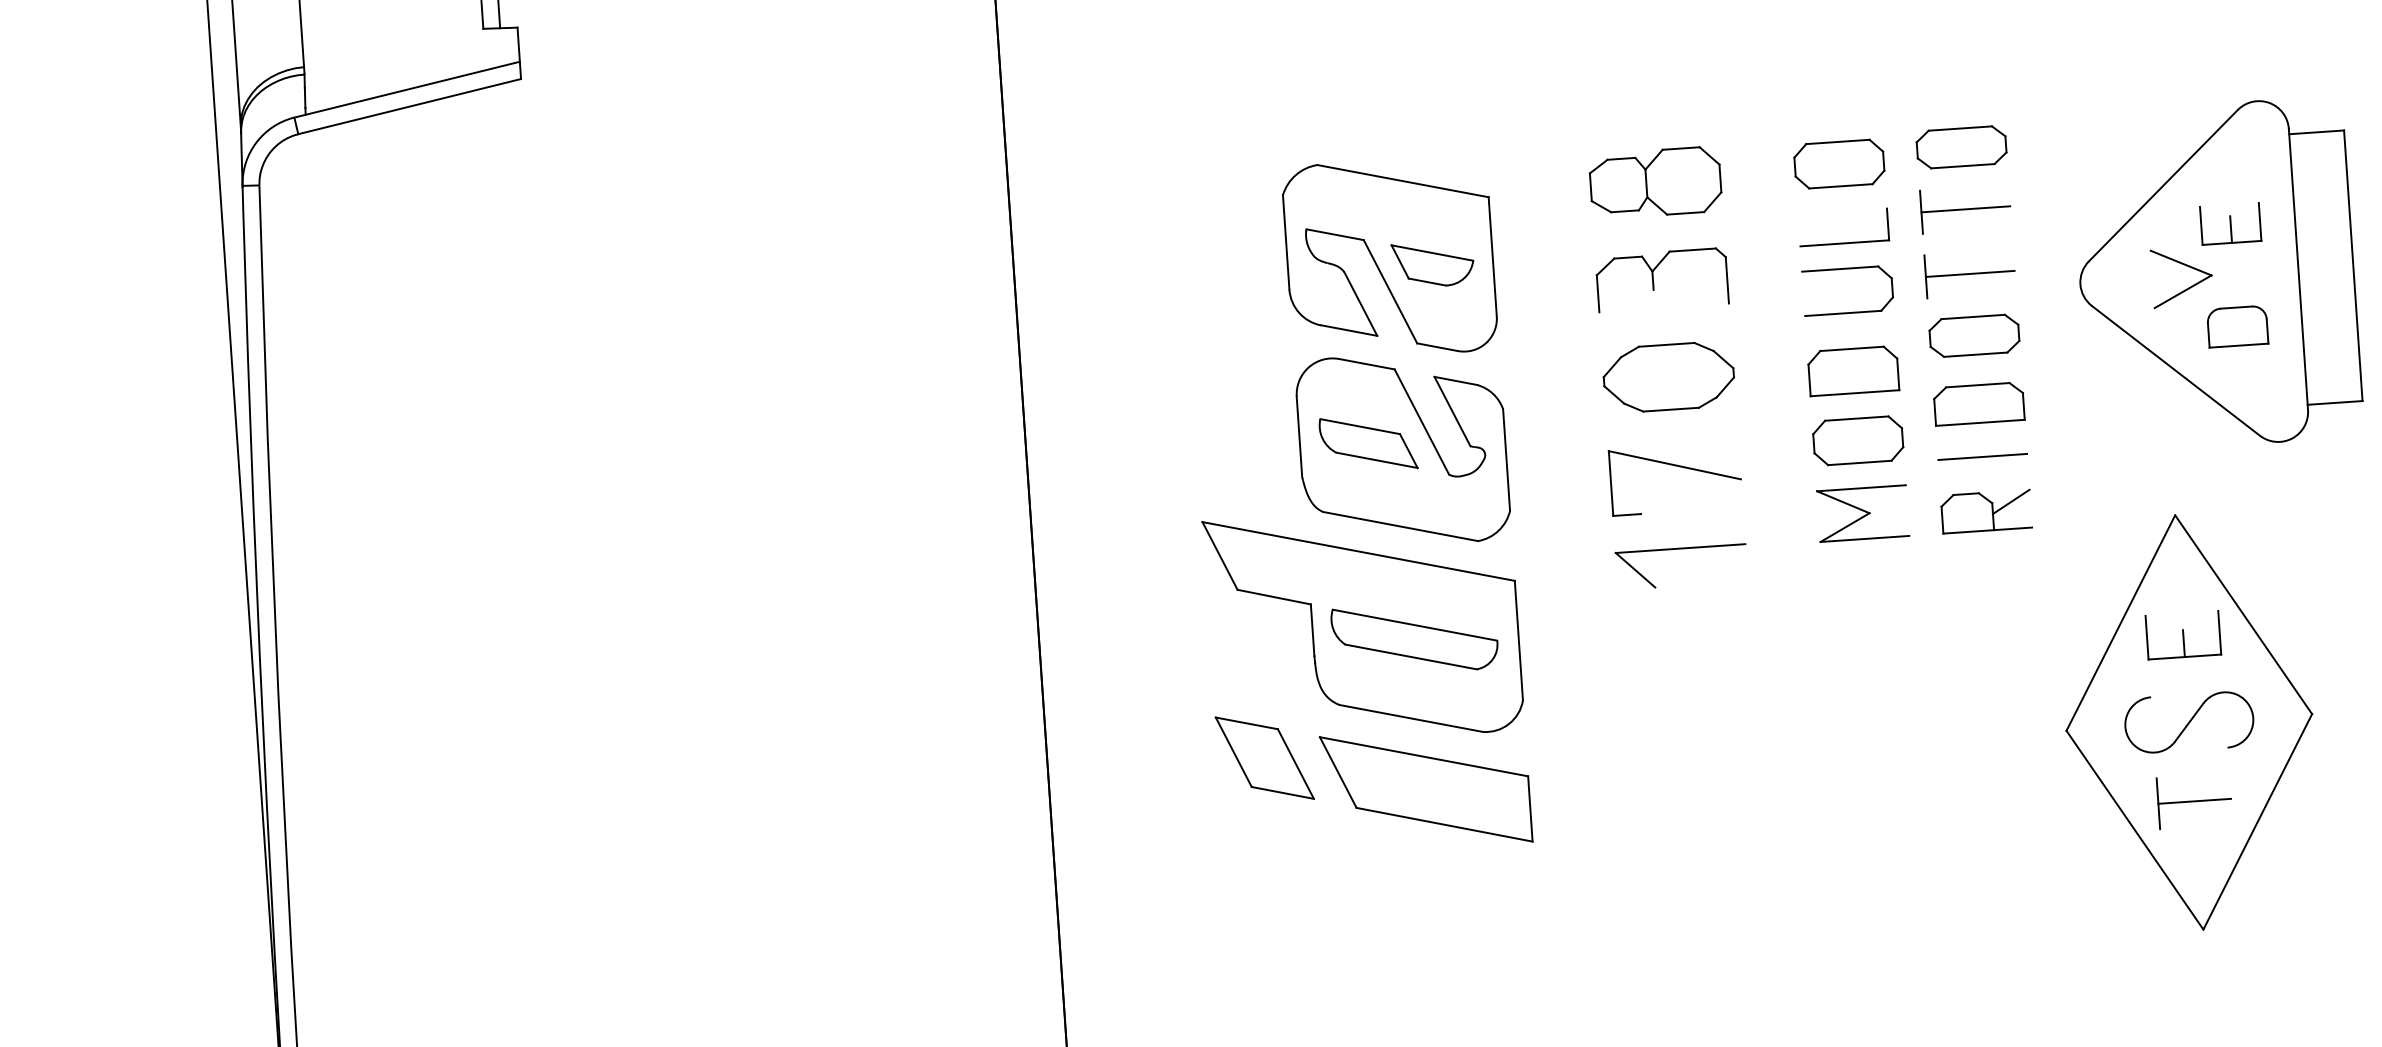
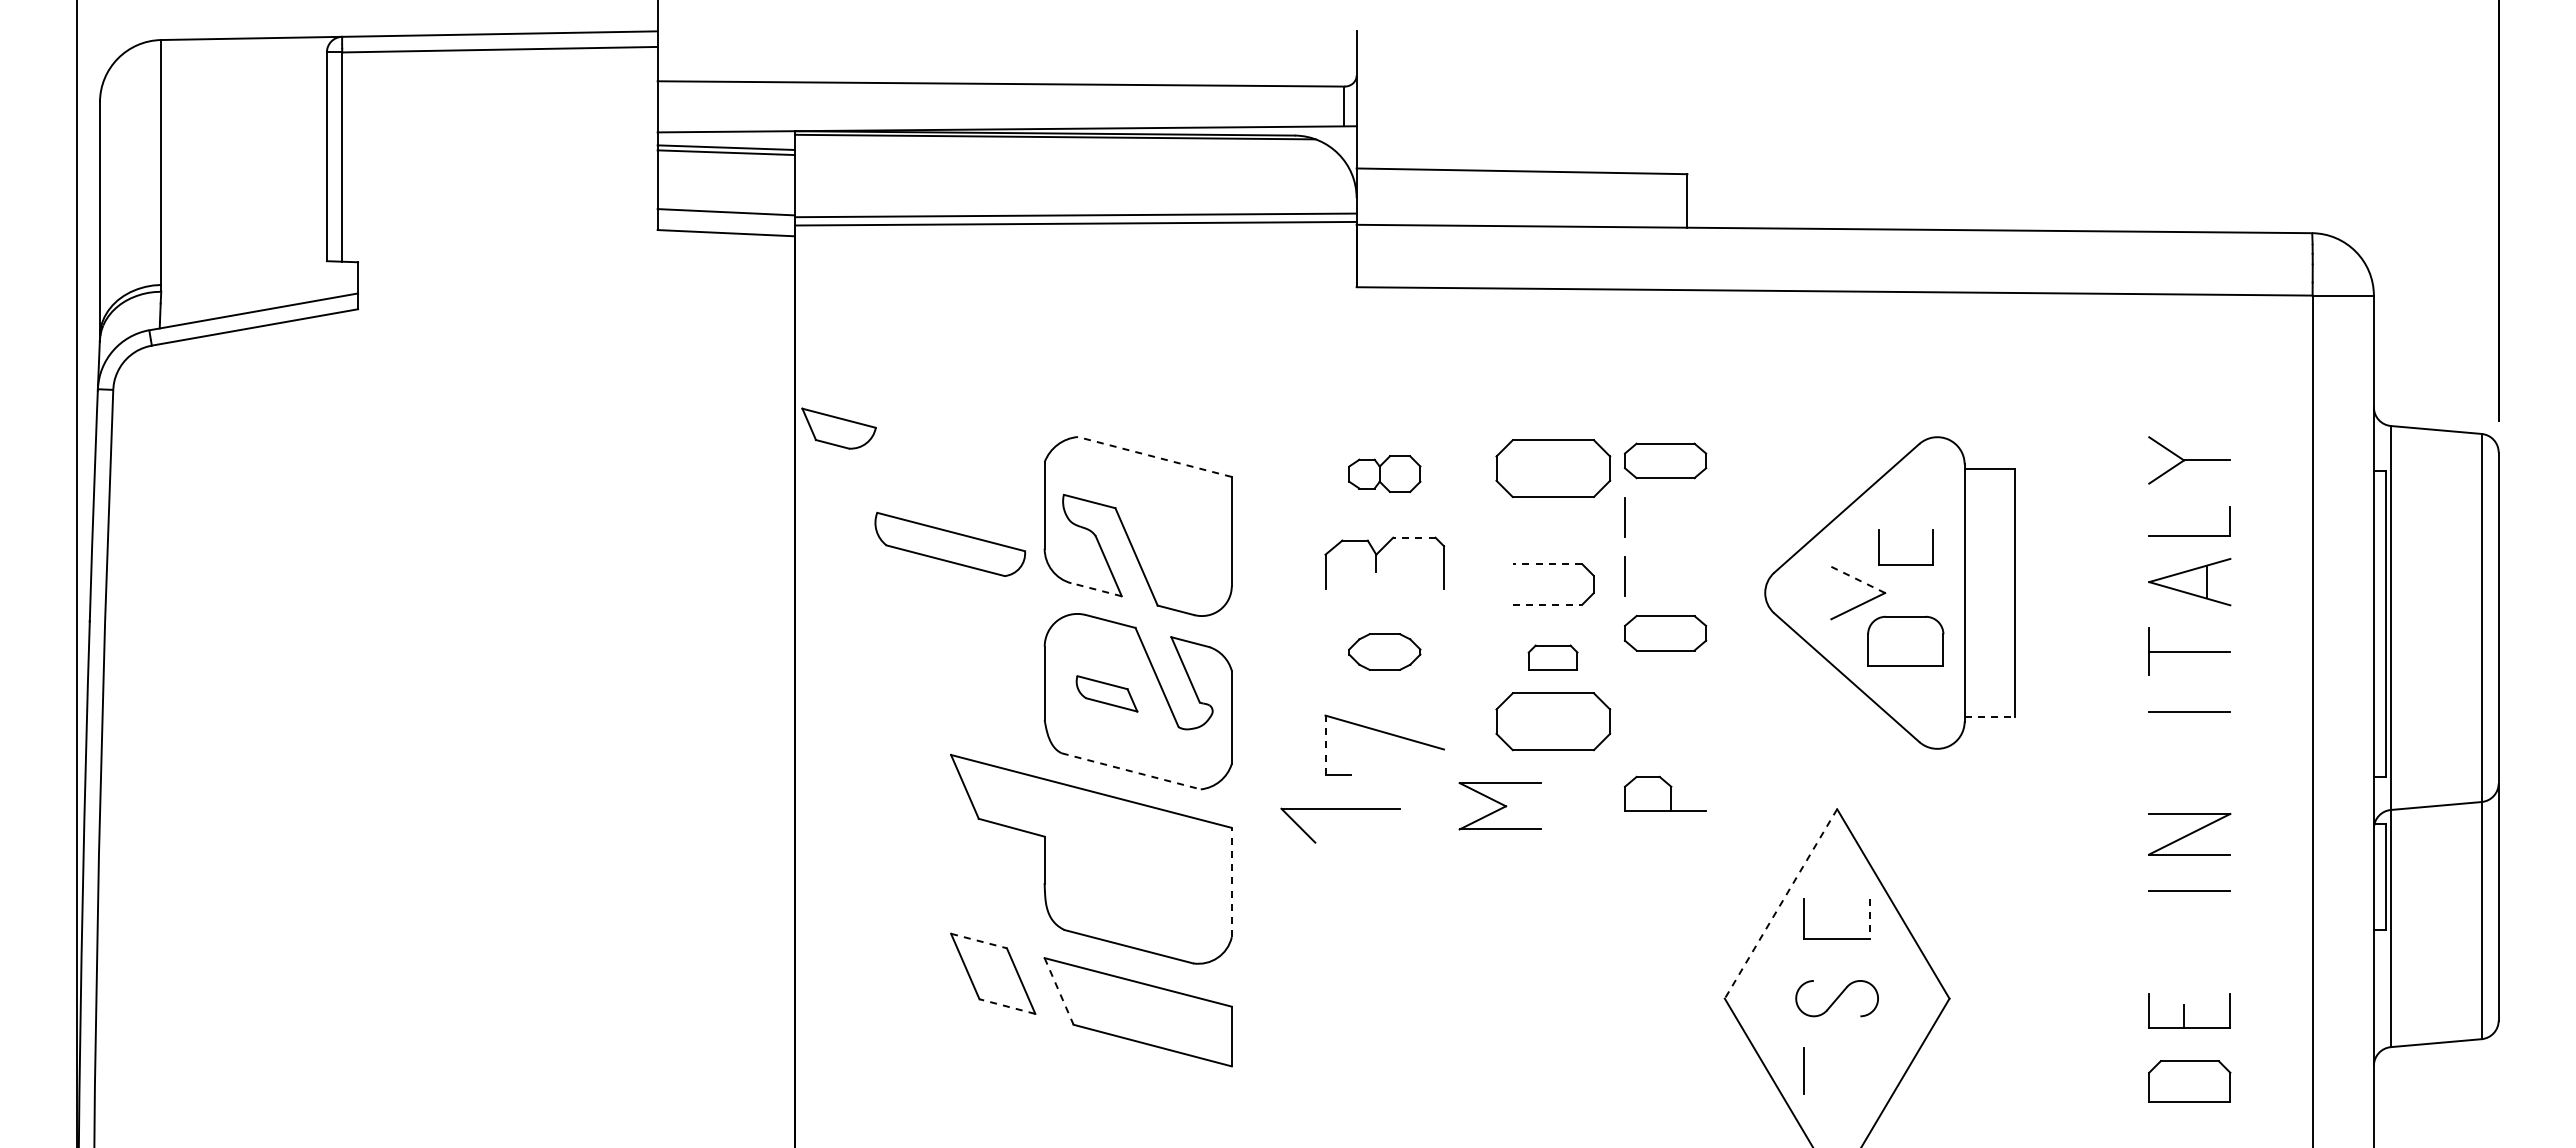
part: (1838, 164) -> (1552, 468), size x1.4
line: (1402, 180) -> (1154, 456), solid -> dashed
part: (1655, 182) -> (1384, 473), size x0.6
line: (1965, 209) -> (1665, 517), removed
line: (2230, 229) -> (1905, 552), removed
part: (1845, 242) -> (1553, 540), removed
line: (1691, 249) -> (1413, 537), solid -> dashed
line: (2181, 262) -> (1858, 579), solid -> dashed
part: (1432, 264) -> (838, 428), moved
line: (1840, 269) -> (1547, 564), solid -> dashed
line: (1970, 273) -> (1665, 576), removed
line: (1843, 313) -> (1547, 604), solid -> dashed
part: (2237, 326) -> (1905, 641), size x1.4
line: (1349, 330) -> (1096, 589), solid -> dashed
part: (1852, 370) -> (1552, 657), size x0.6
part: (1668, 376) -> (1384, 651), size x0.6
line: (2335, 402) -> (1990, 716), solid -> dashed
part: (1979, 403) -> (1665, 695), removed
part: (1857, 440) -> (1552, 721), size x1.4
part: (1367, 443) -> (1106, 693), size x0.7
line: (1982, 457) -> (1665, 744), removed
line: (1611, 483) -> (1325, 745), solid -> dashed
line: (2010, 501) -> (1688, 786), removed
part: (1862, 513) -> (1499, 806), moved
line: (1400, 526) -> (1131, 771), solid -> dashed
part: (1680, 549) -> (1340, 809), moved
line: (2120, 623) -> (1780, 904), solid -> dashed
line: (2219, 632) -> (1870, 918), solid -> dashed
part: (1415, 638) -> (950, 544), moved
line: (1518, 640) -> (1231, 882), solid -> dashed
line: (2184, 643) -> (1837, 926), removed
part: (2188, 722) -> (1836, 998), size x0.7
line: (1247, 723) -> (979, 941), solid -> dashed
line: (1338, 772) -> (1059, 991), solid -> dashed
line: (1282, 792) -> (1007, 1006), solid -> dashed
line: (2193, 801) -> (1836, 1070), removed

